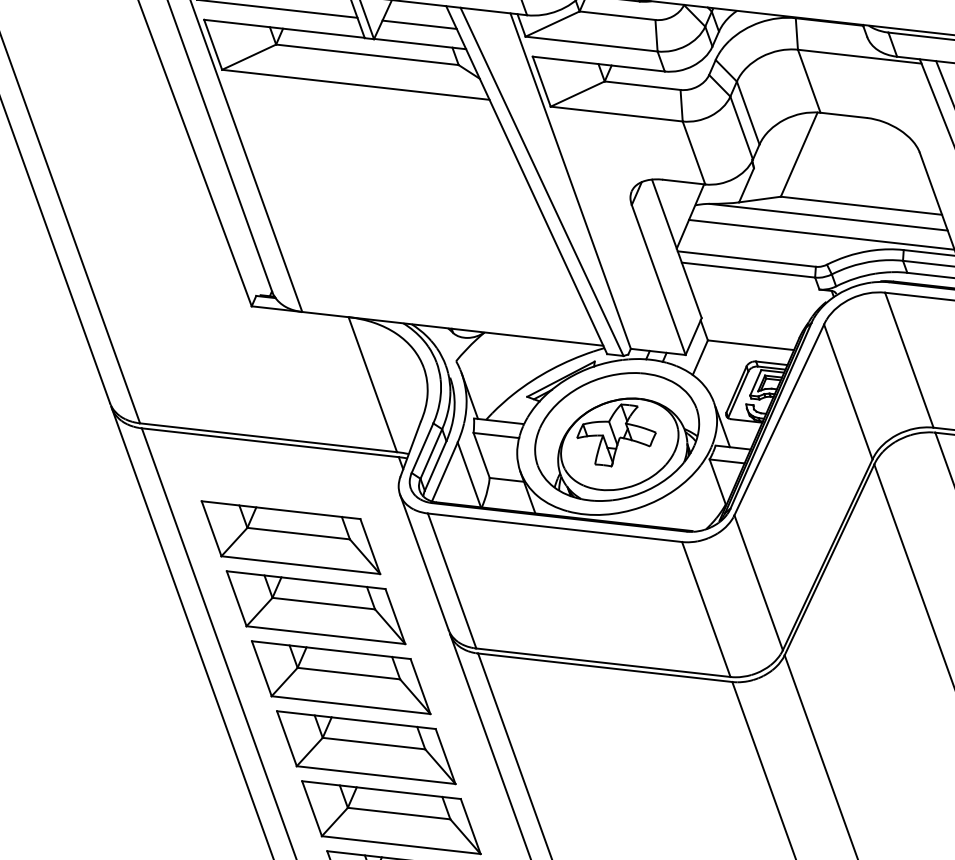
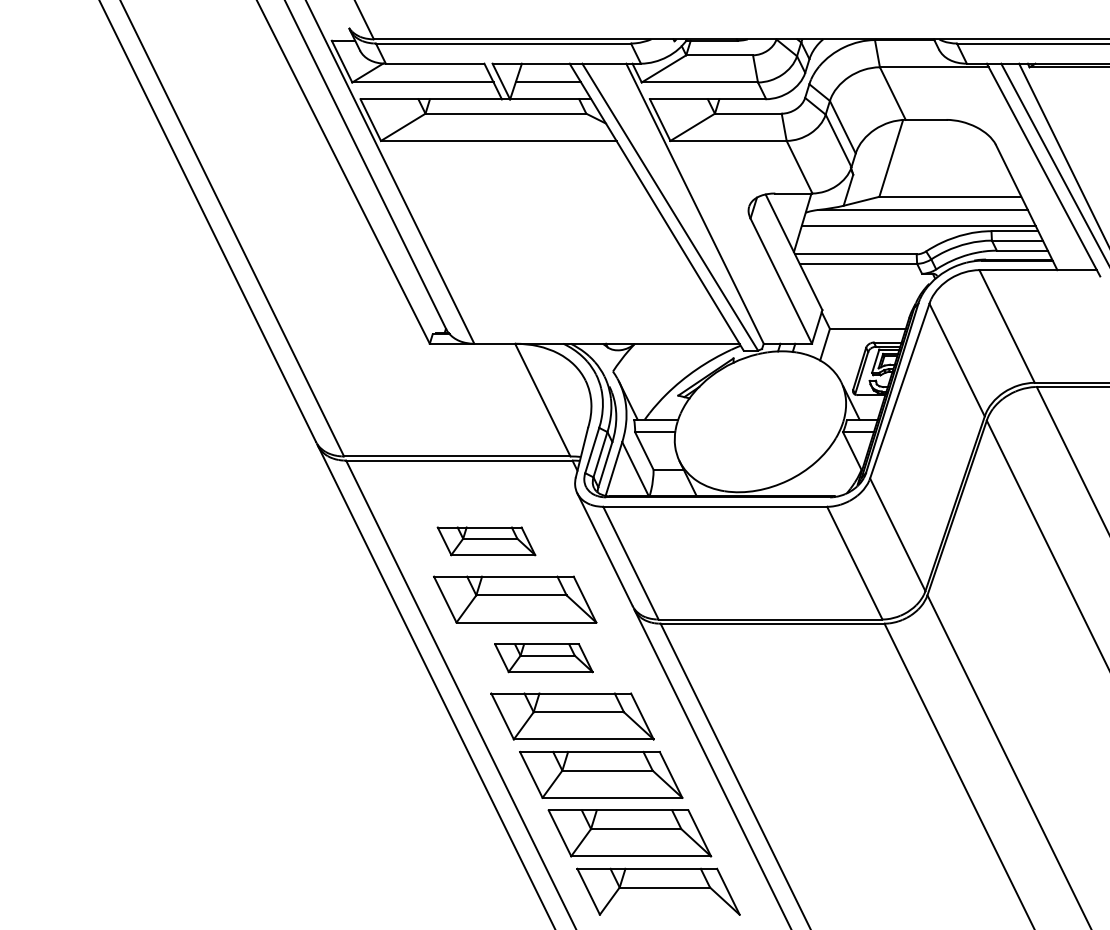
part: (617, 436) -> (760, 421), removed
part: (290, 538) -> (486, 541), size x0.6
part: (340, 678) -> (543, 658), size x0.6

